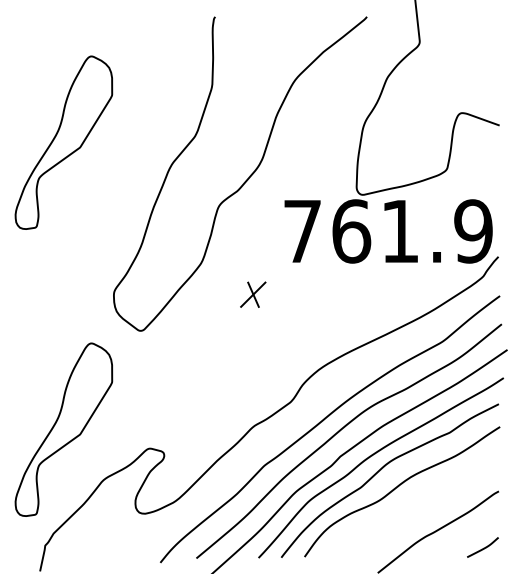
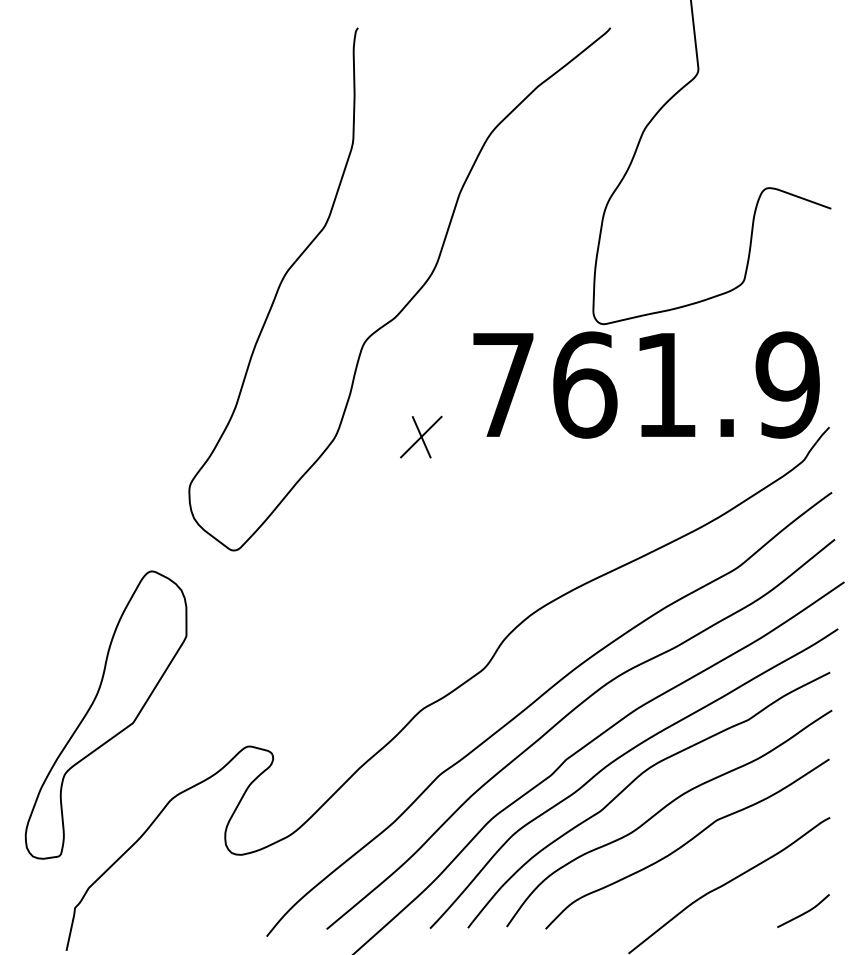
part: (63, 142) -> (105, 237), removed
part: (253, 294) -> (421, 436), moved
curve: (412, 506) -> (686, 842), added

